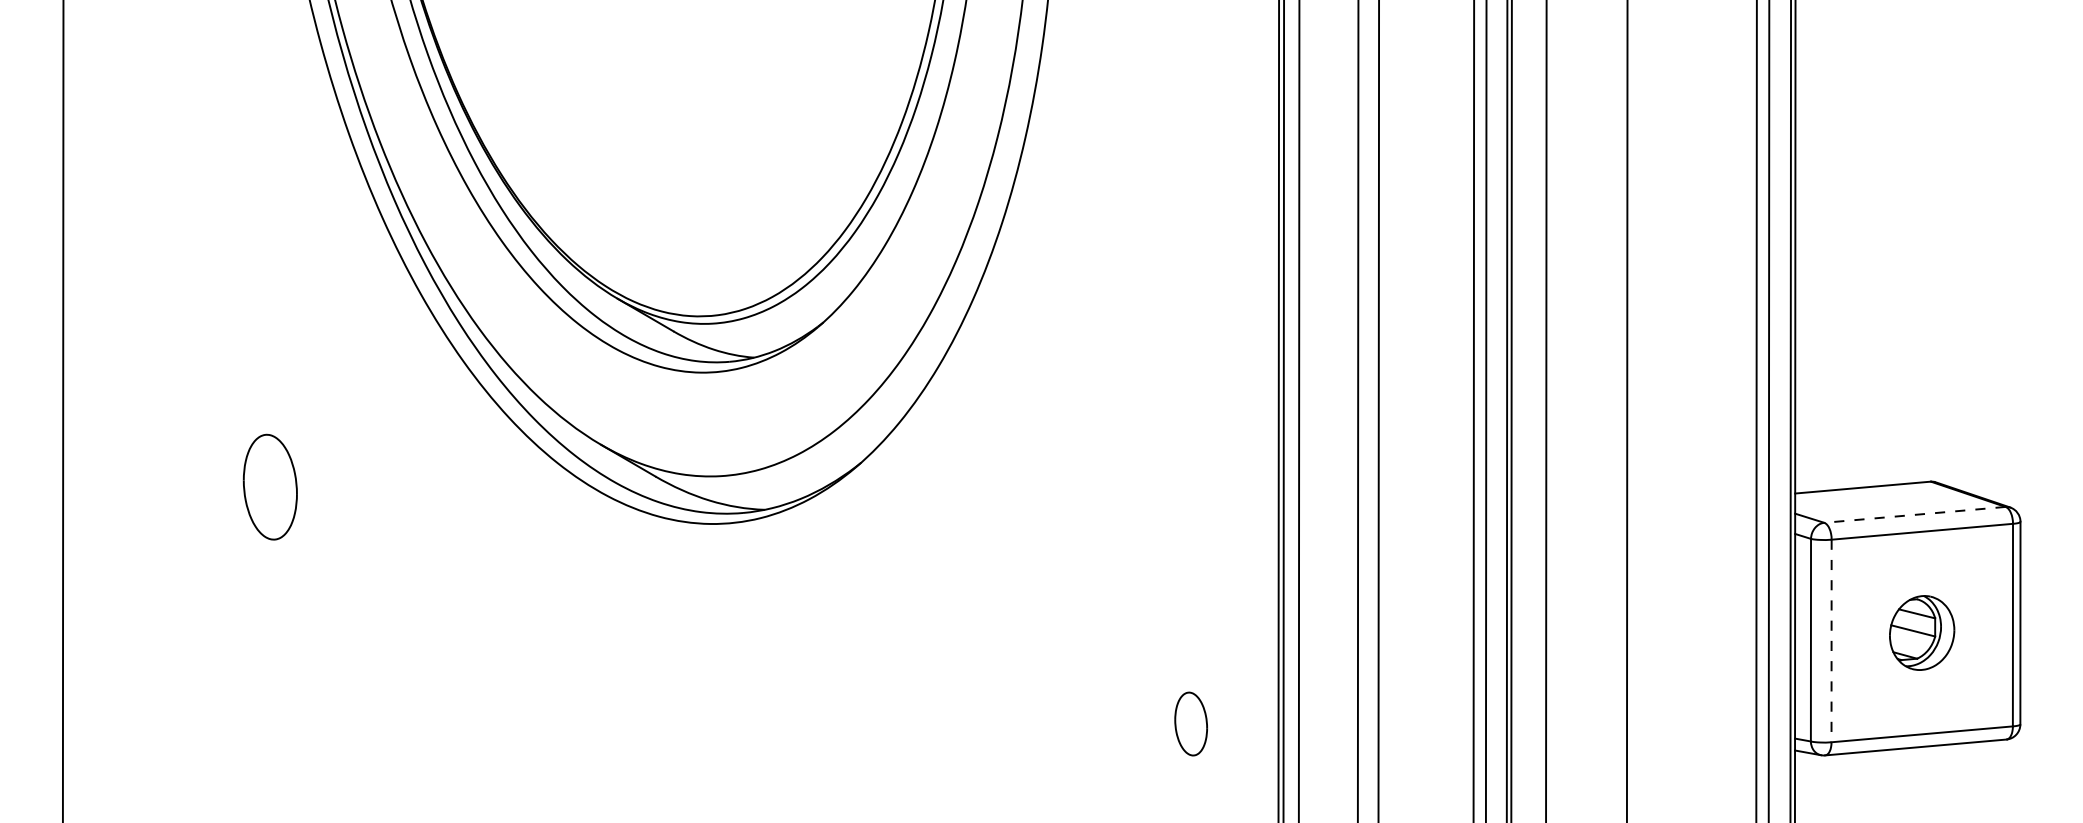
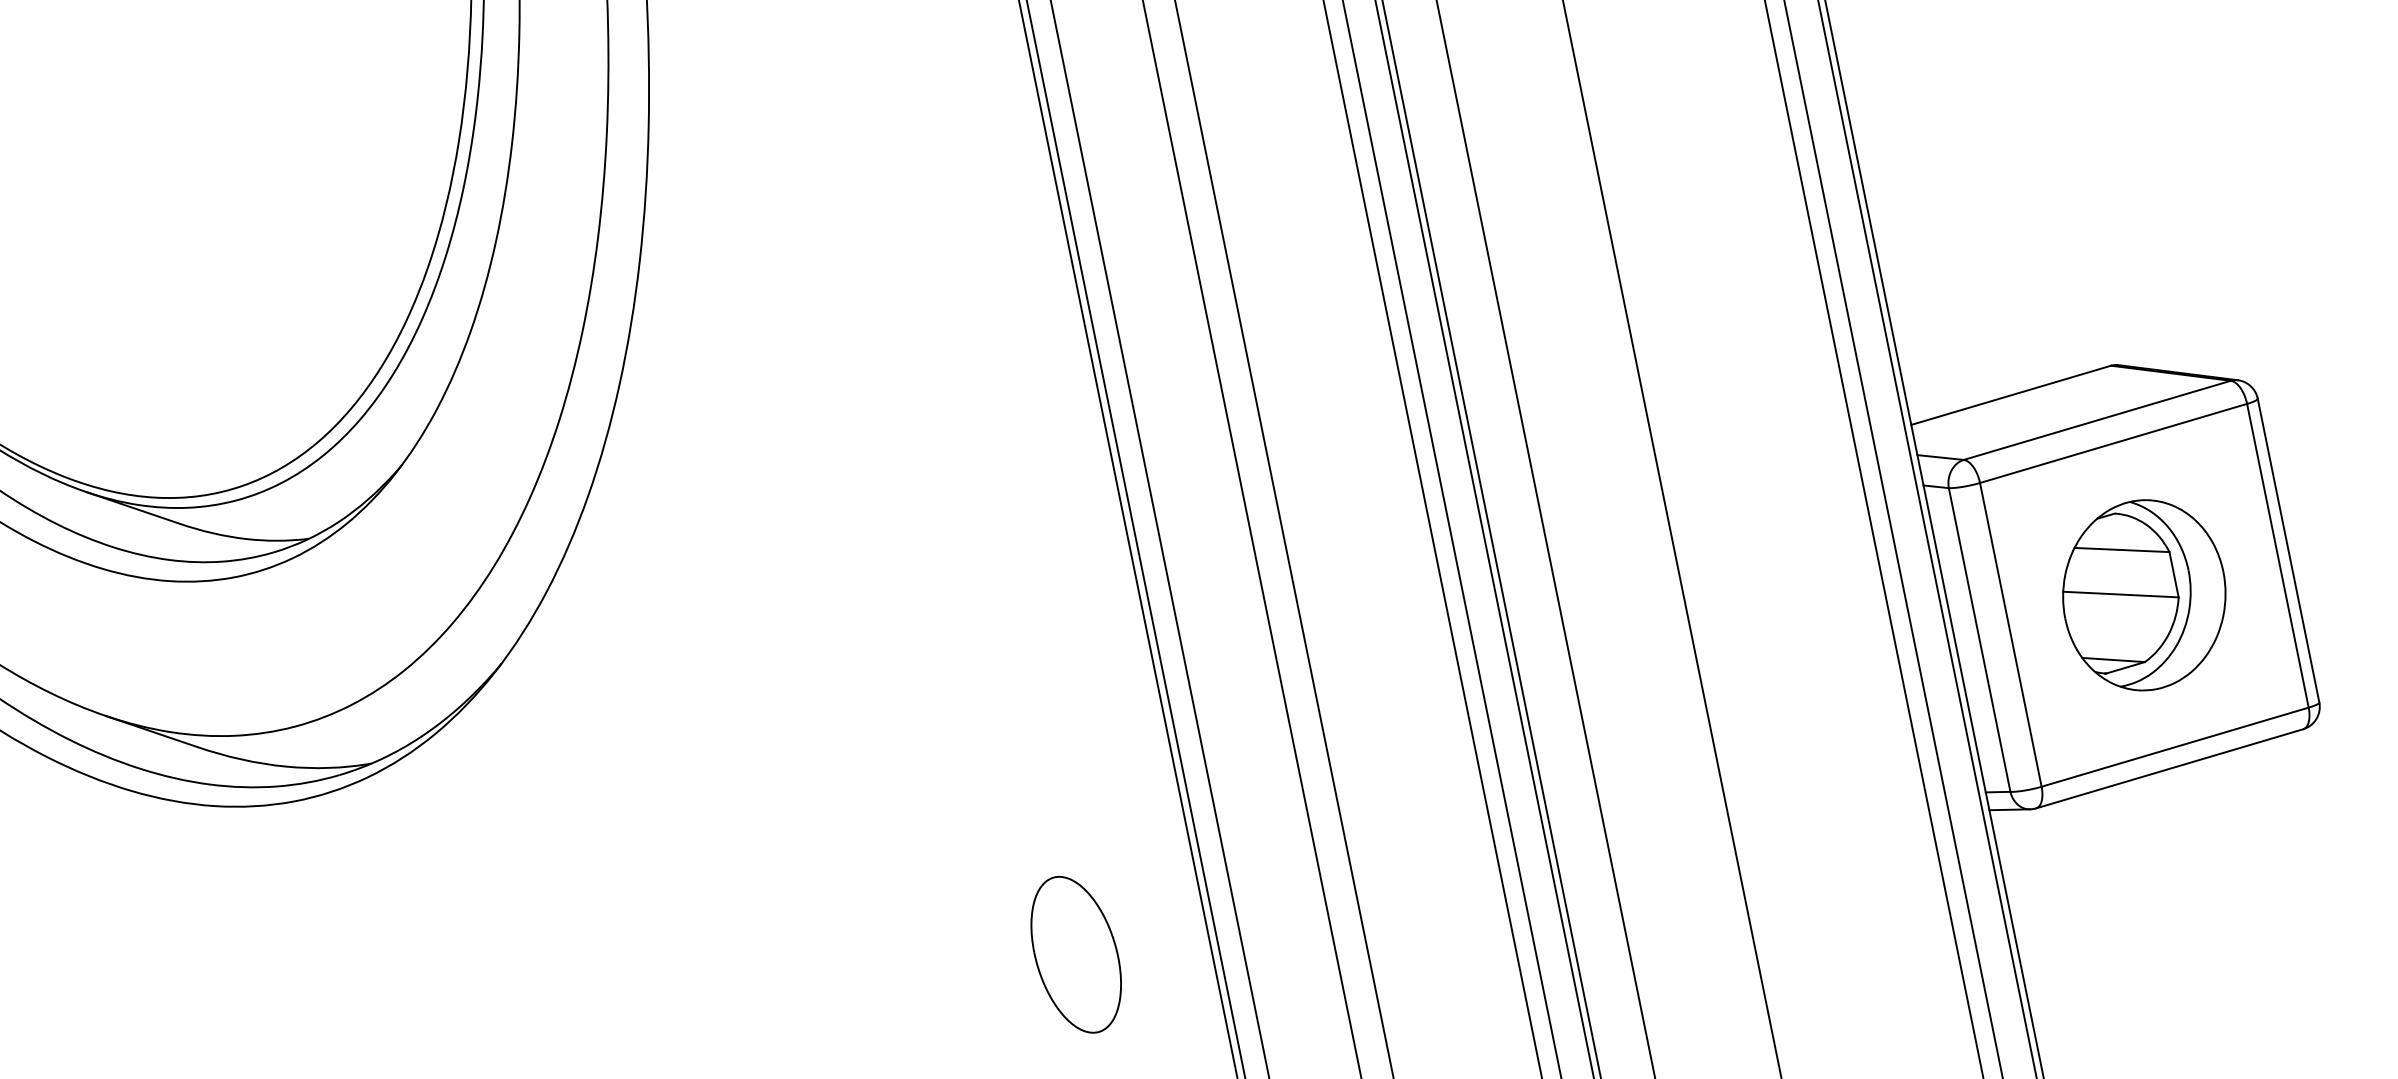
line: (1914, 514) -> (2096, 419), dashed -> solid
part: (1921, 632) -> (2143, 594), size x1.67
line: (1831, 641) -> (2010, 635), dashed -> solid
part: (1190, 723) -> (1074, 954), size x1.67

